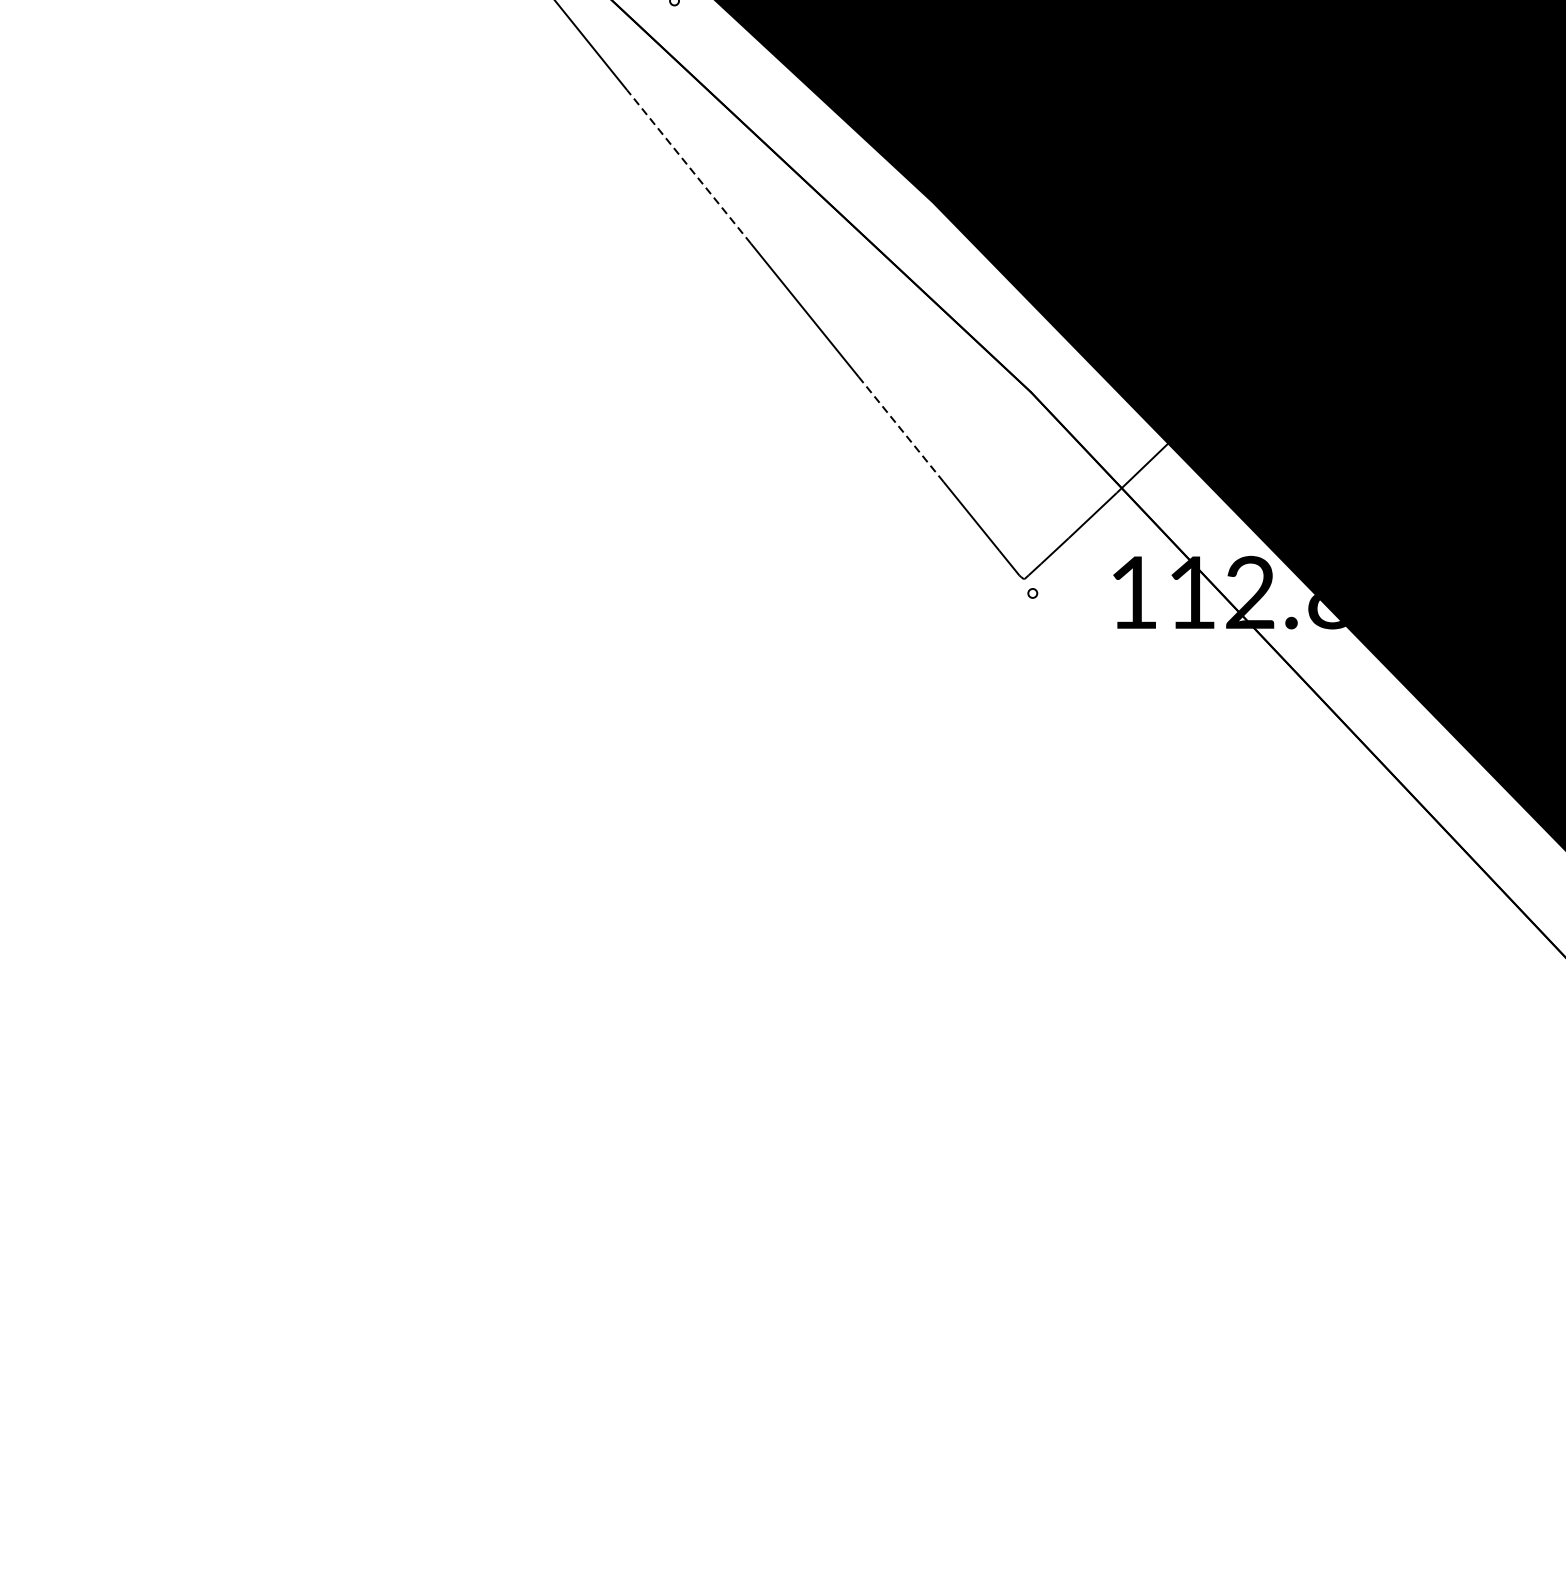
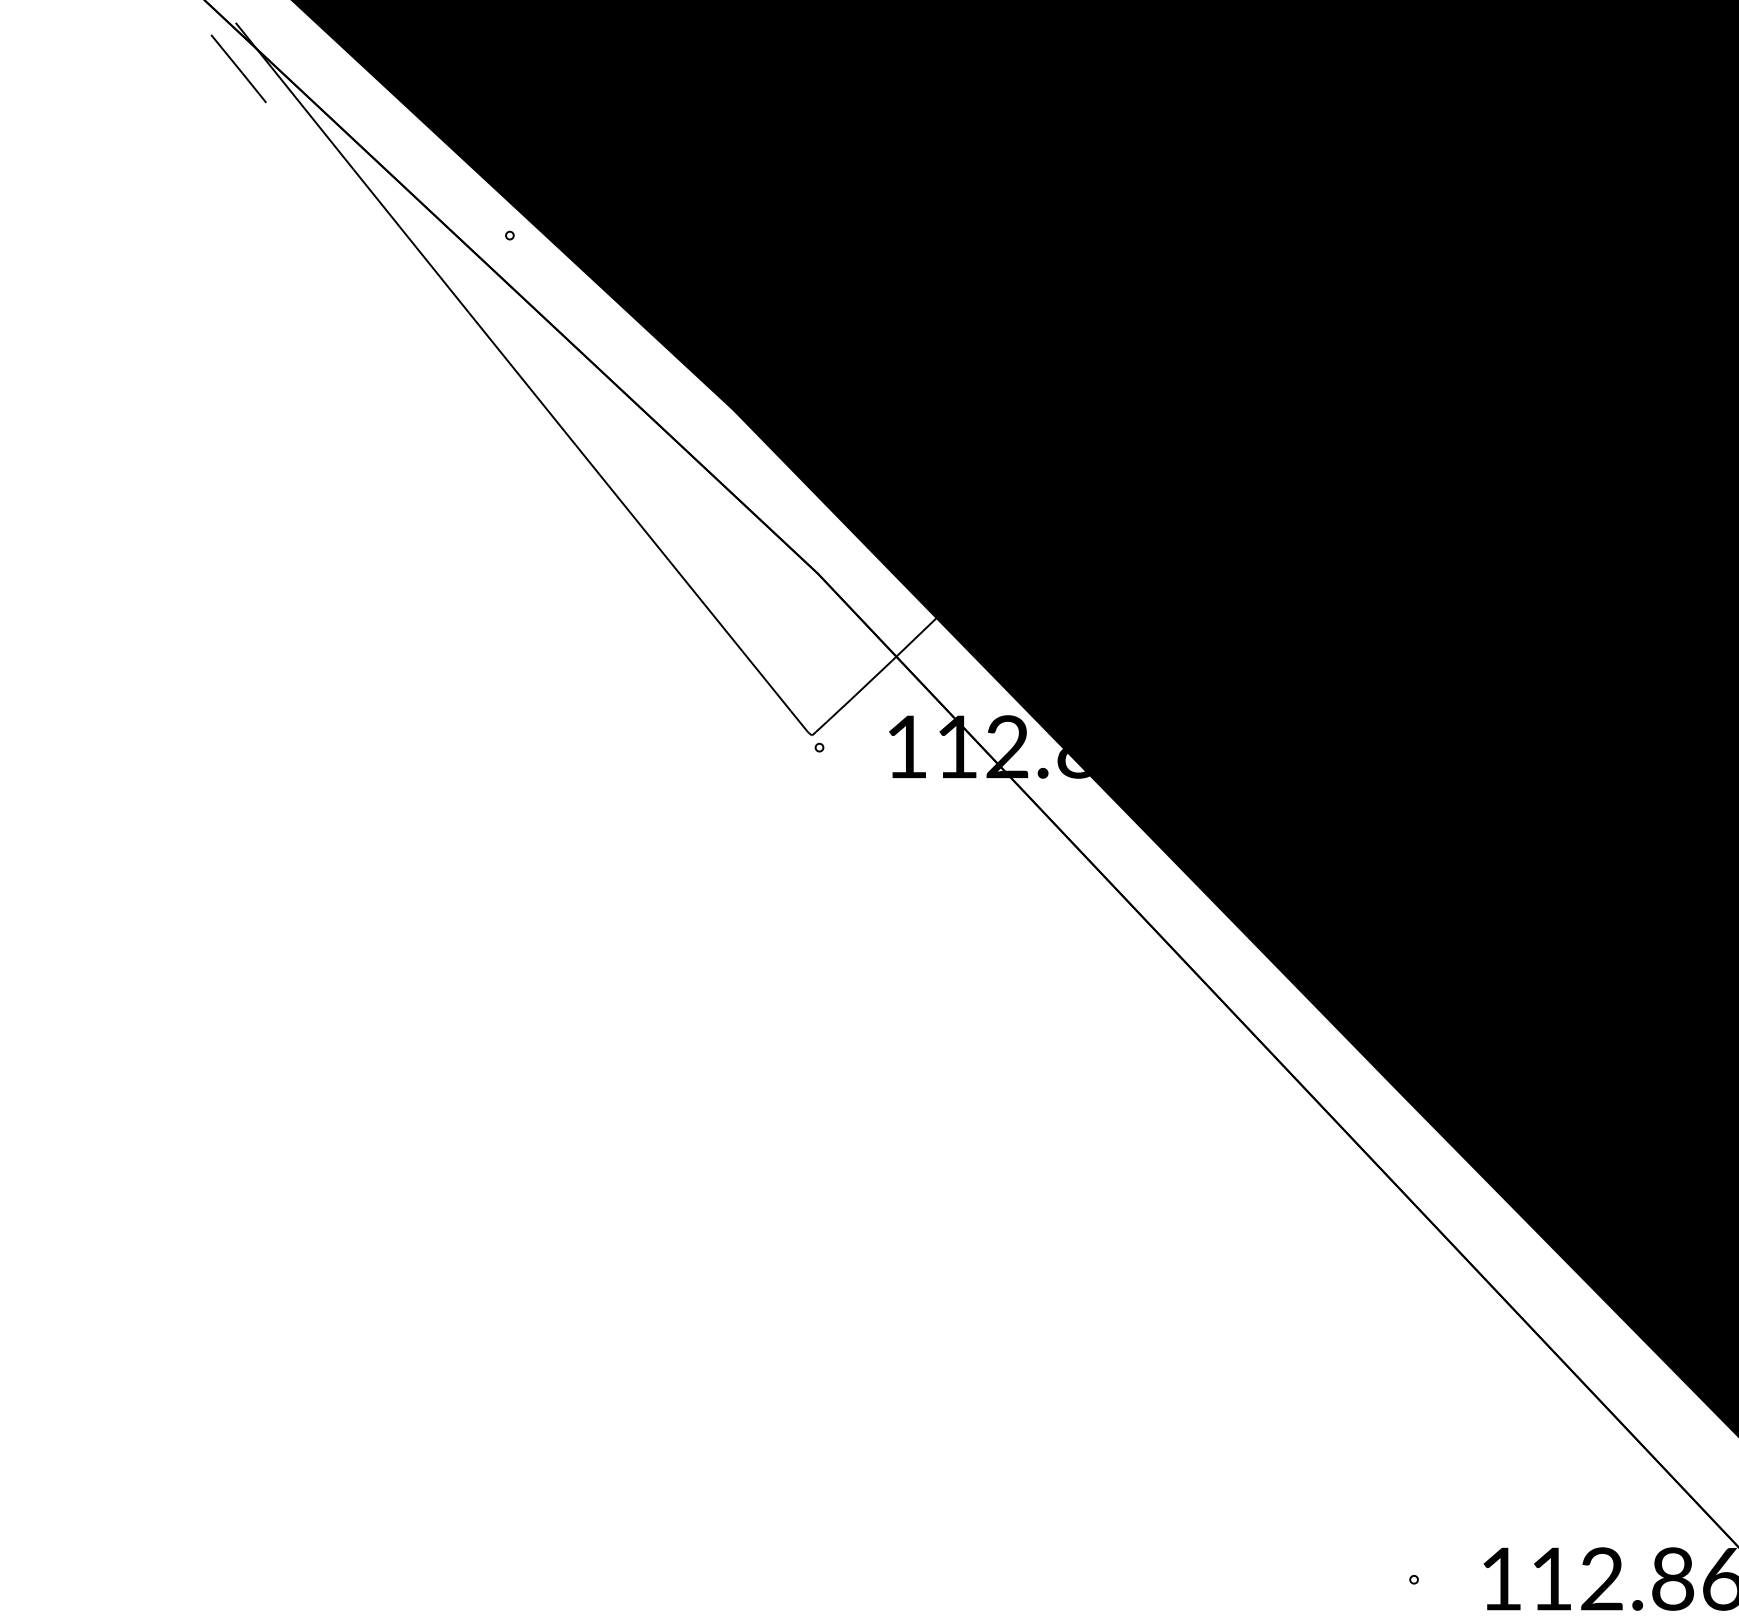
line: (689, 166) -> (522, 378), dashed -> solid
line: (900, 428) -> (705, 605), dashed -> solid

